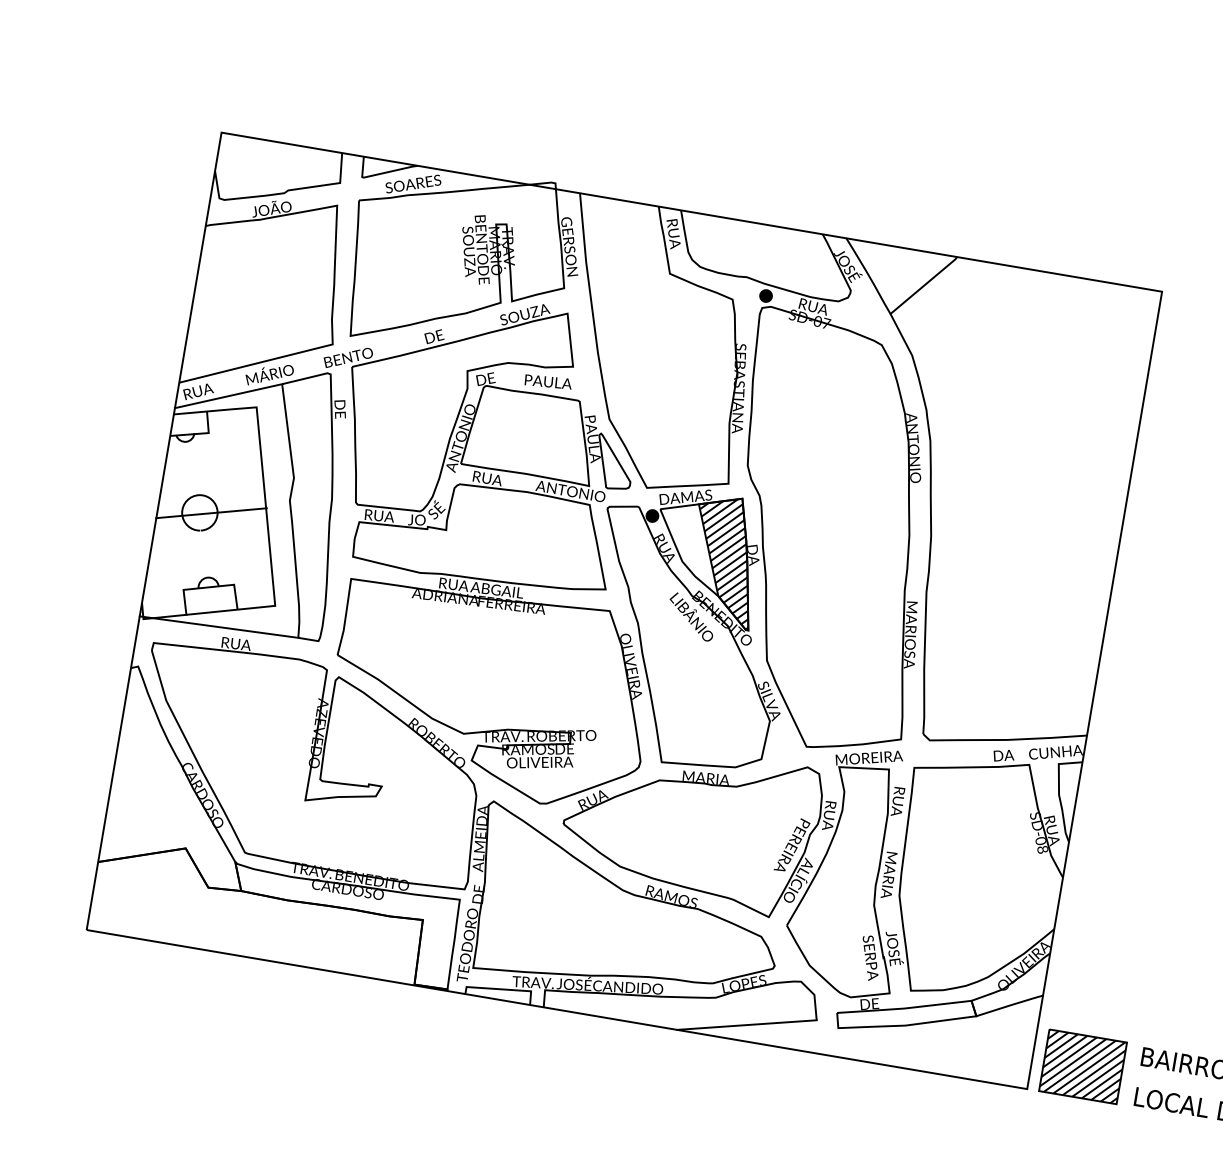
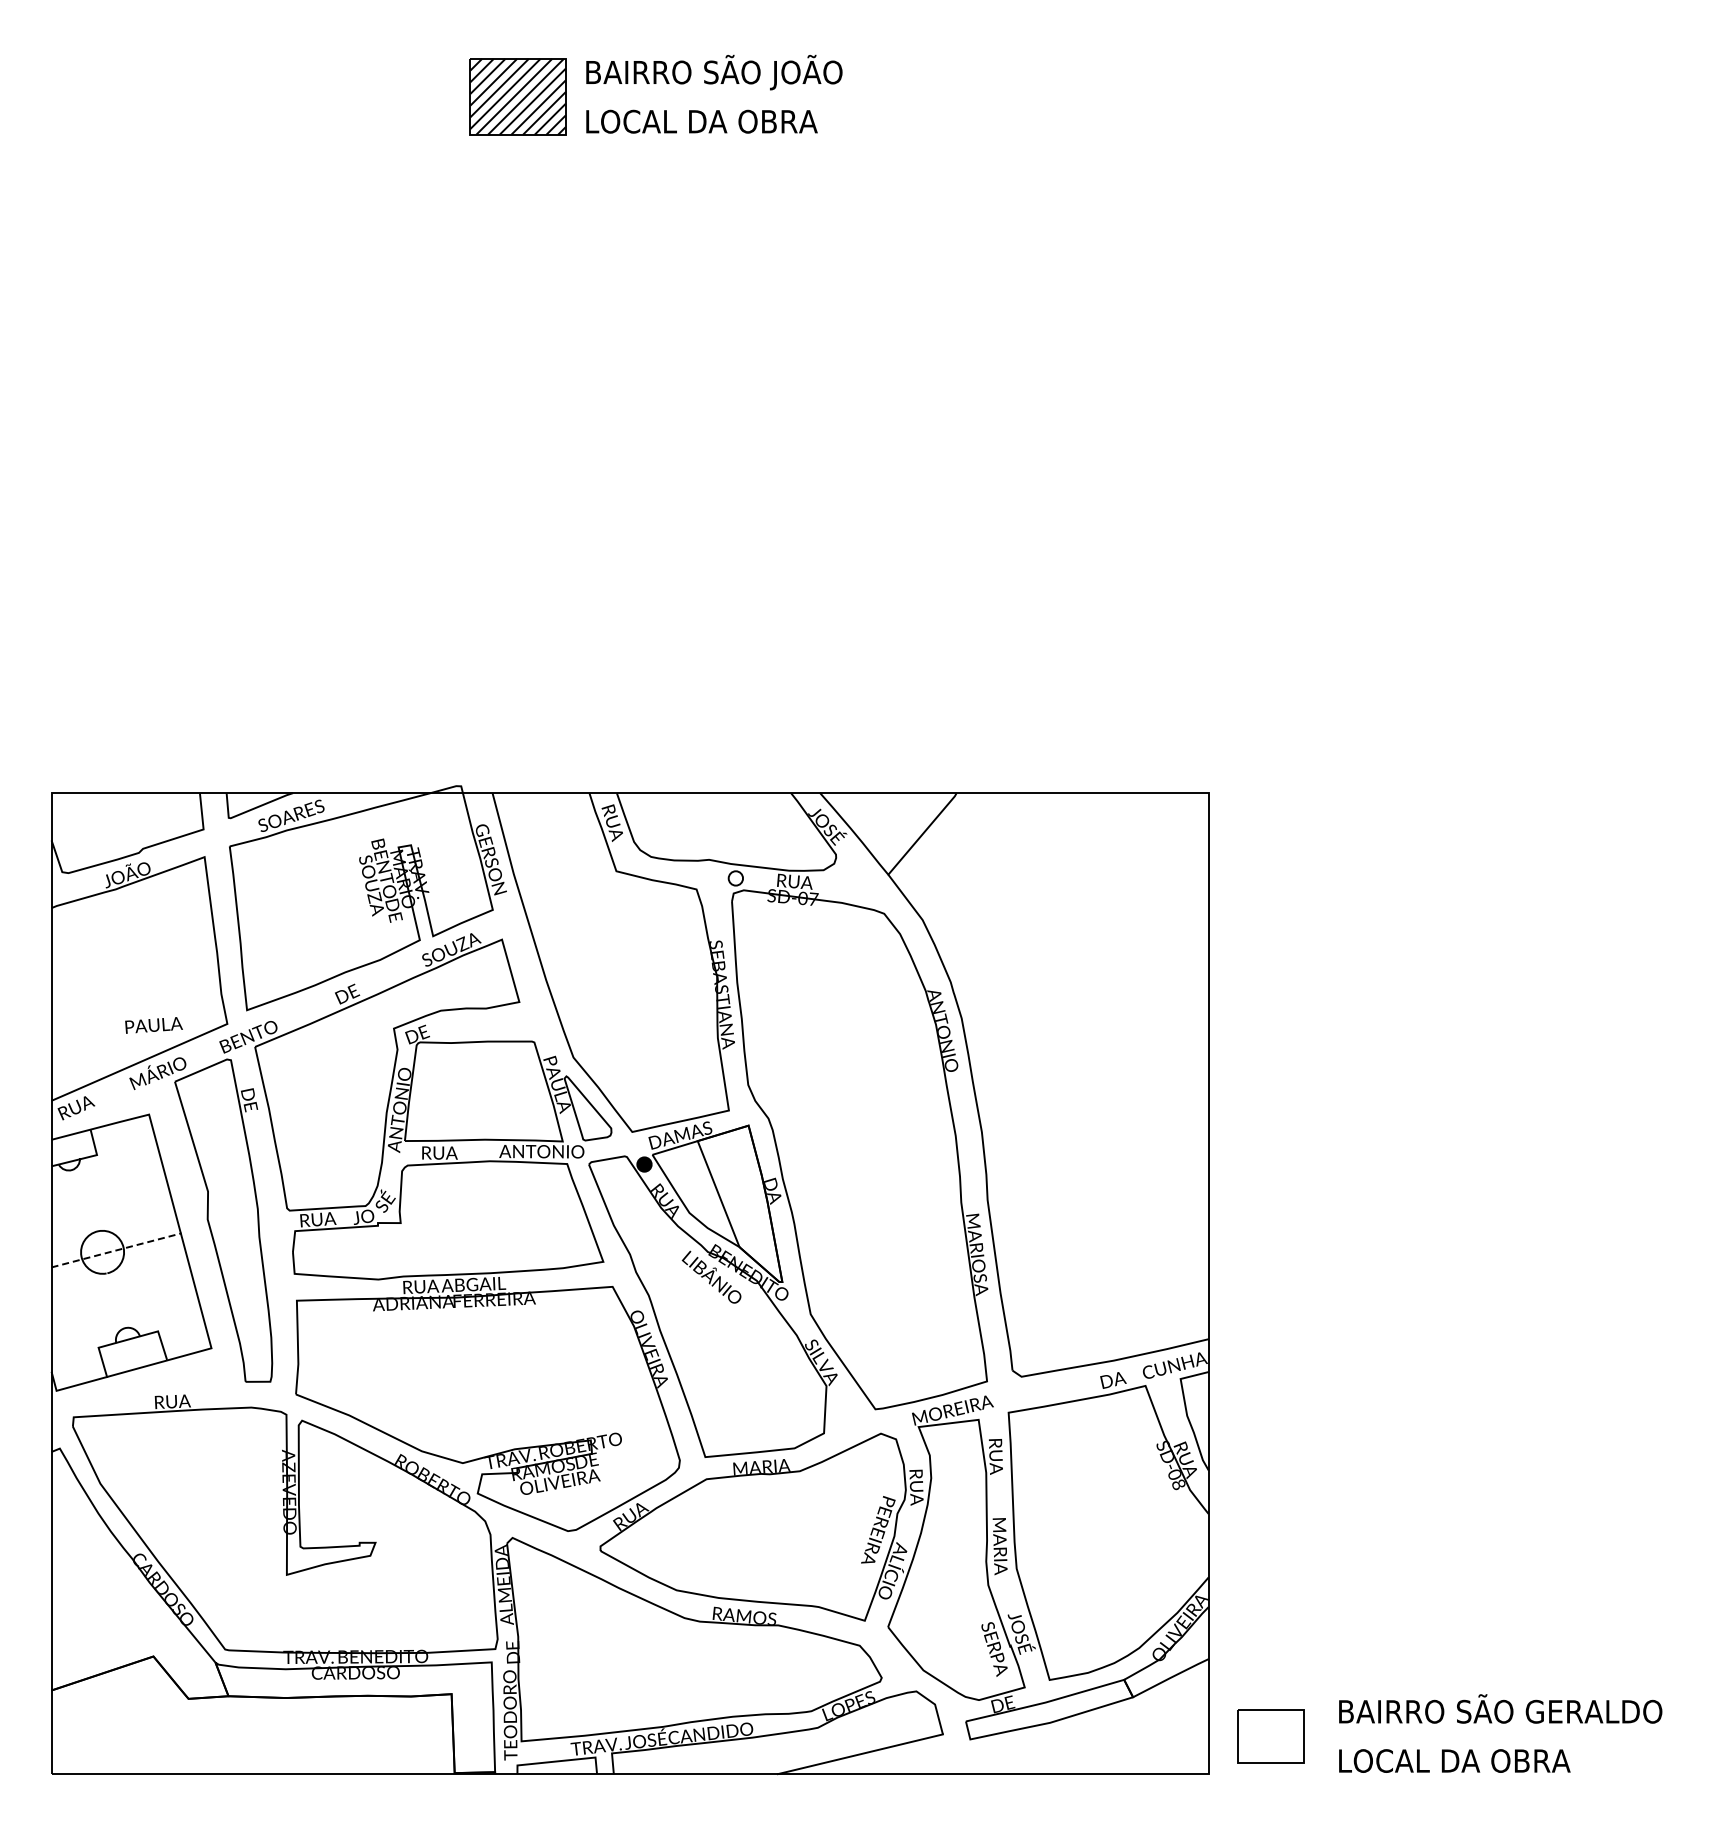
fill: (765, 296) -> (735, 878), removed
text: (548, 382) -> (153, 1025), moved
line: (228, 395) -> (112, 1106), removed
line: (212, 513) -> (117, 1250), solid -> dashed
hatch: (725, 561) -> (740, 1204), removed
line: (219, 626) -> (148, 1384), removed
part: (1082, 1066) -> (1270, 1735), size x0.7

